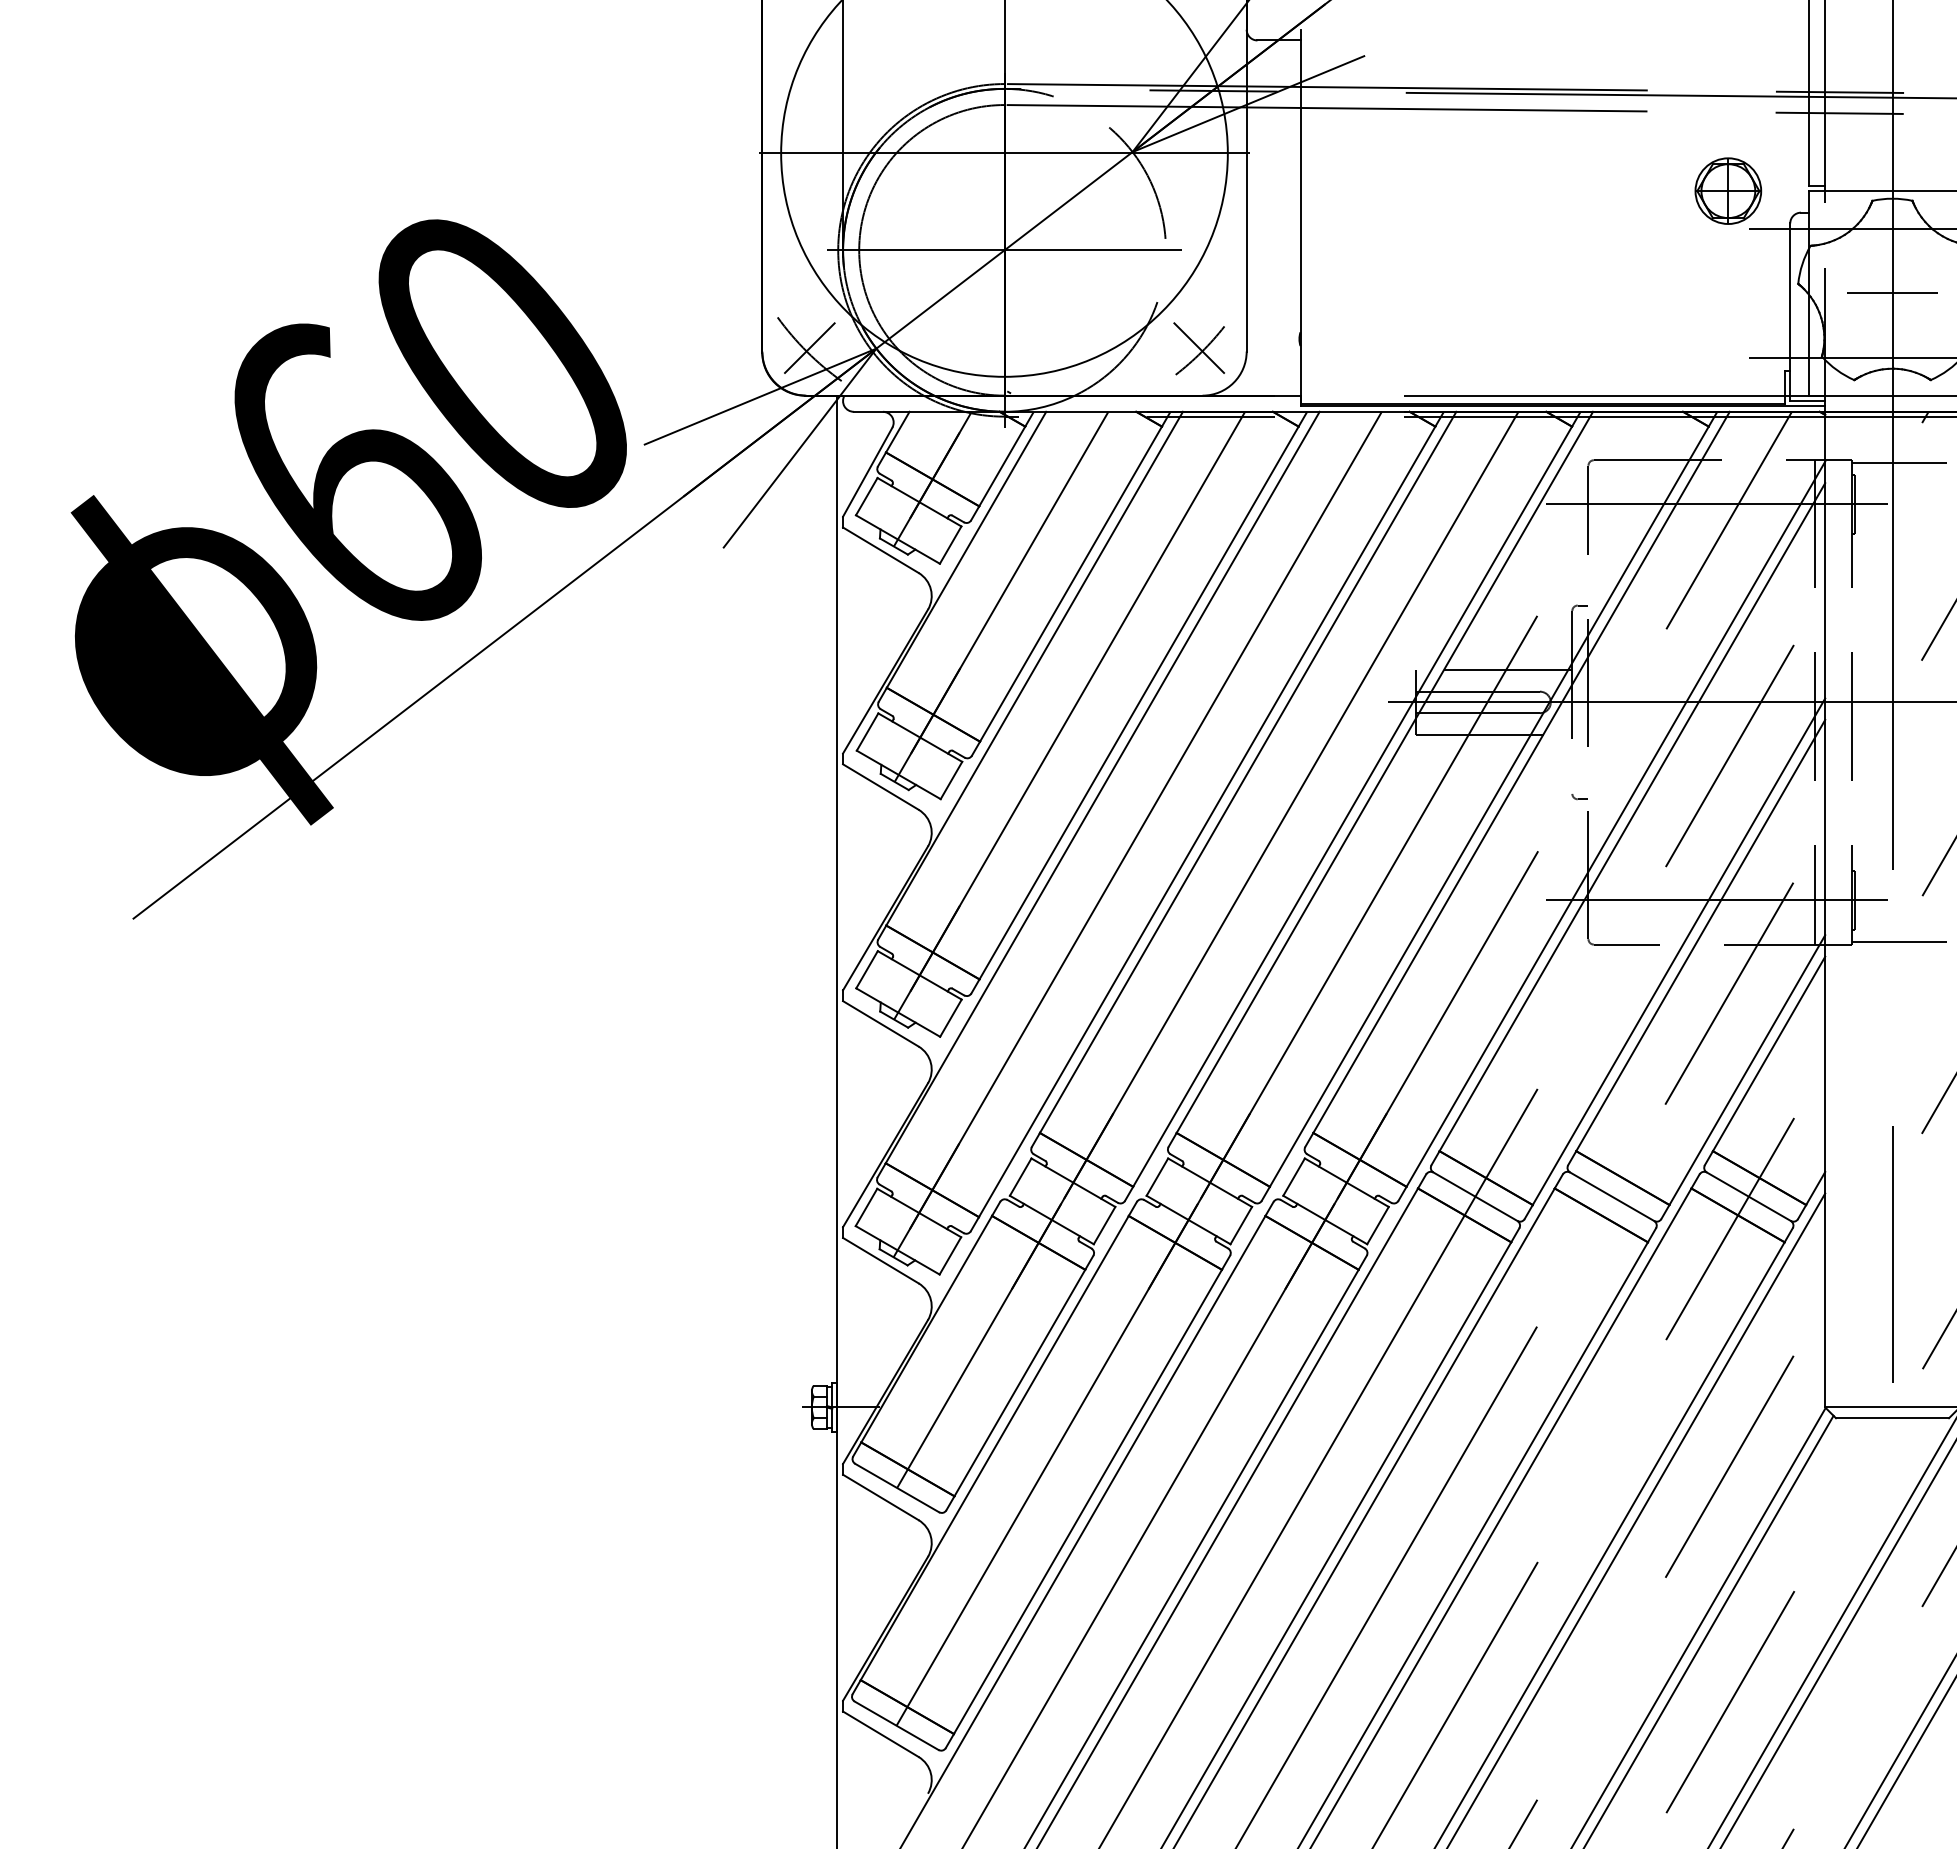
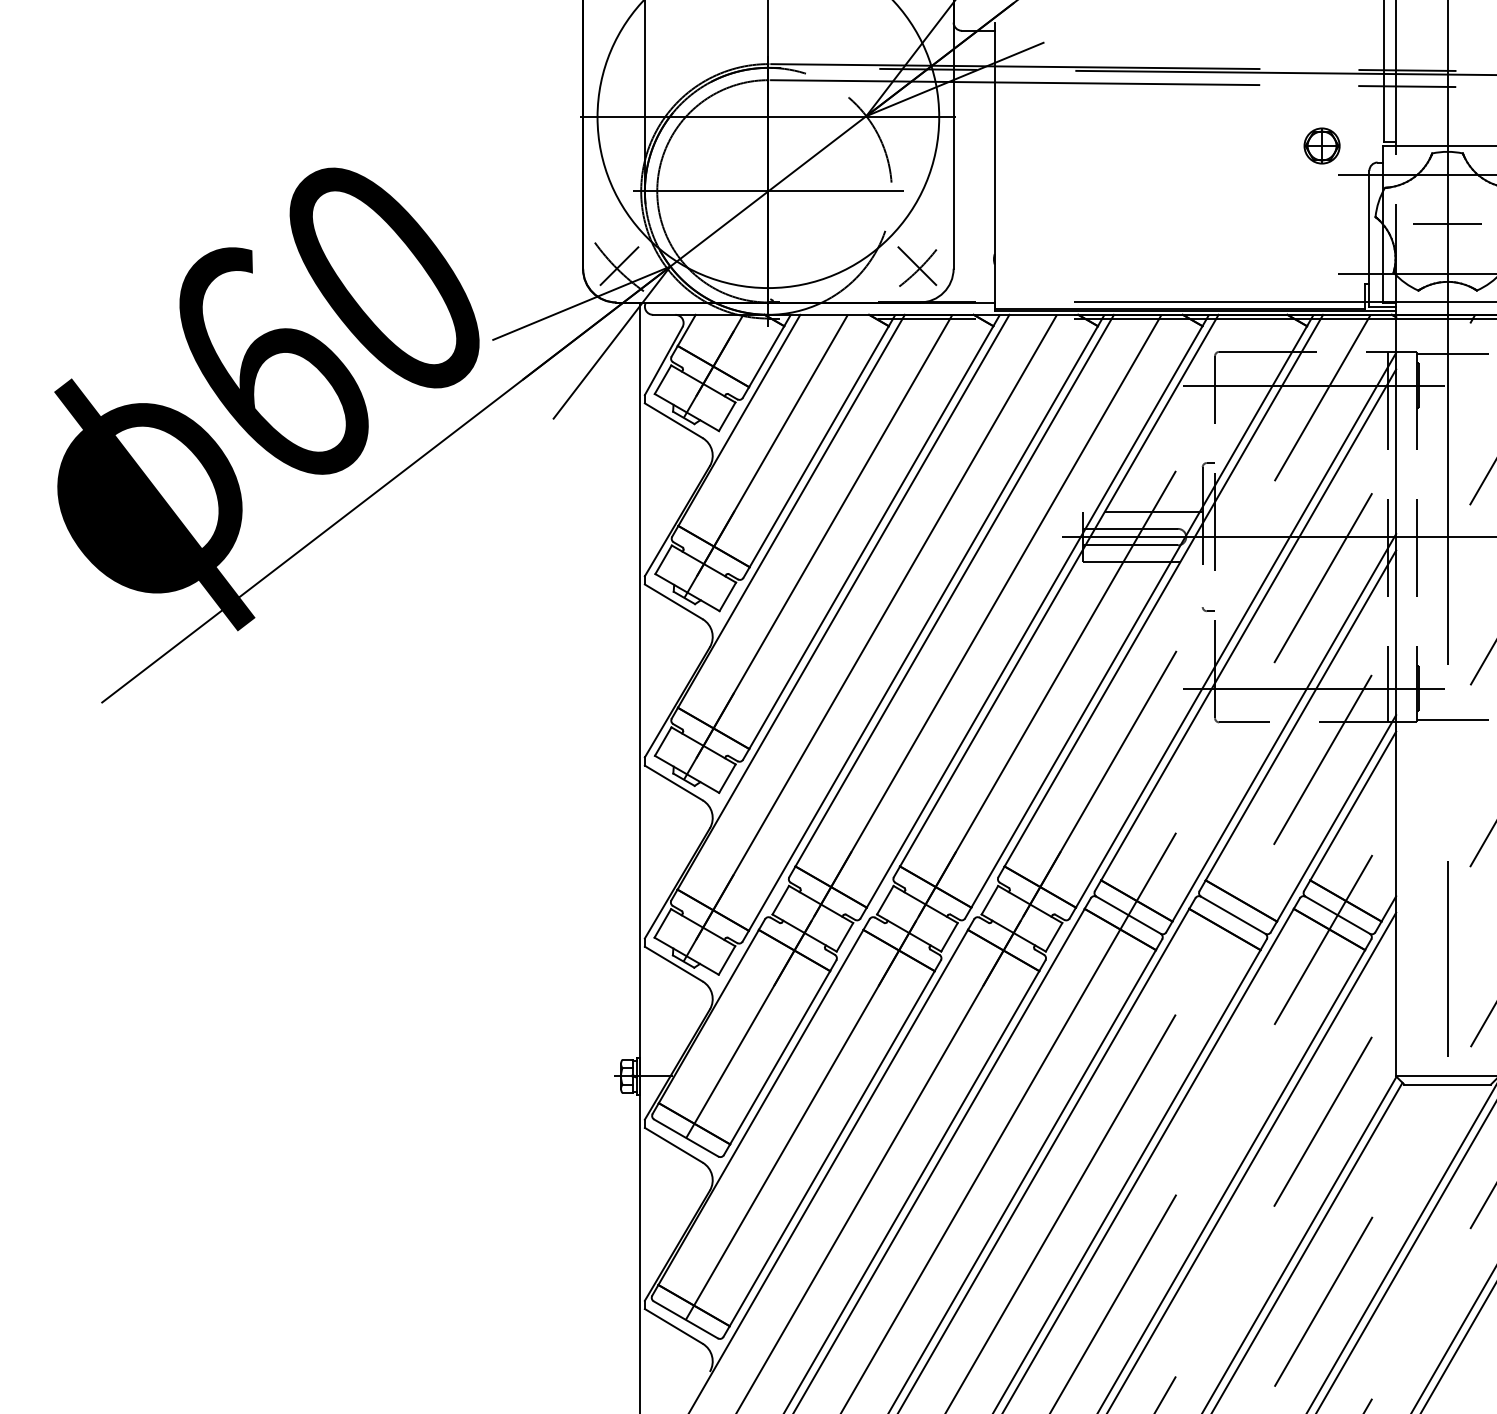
part: (1728, 190) -> (1322, 145), size x0.7

